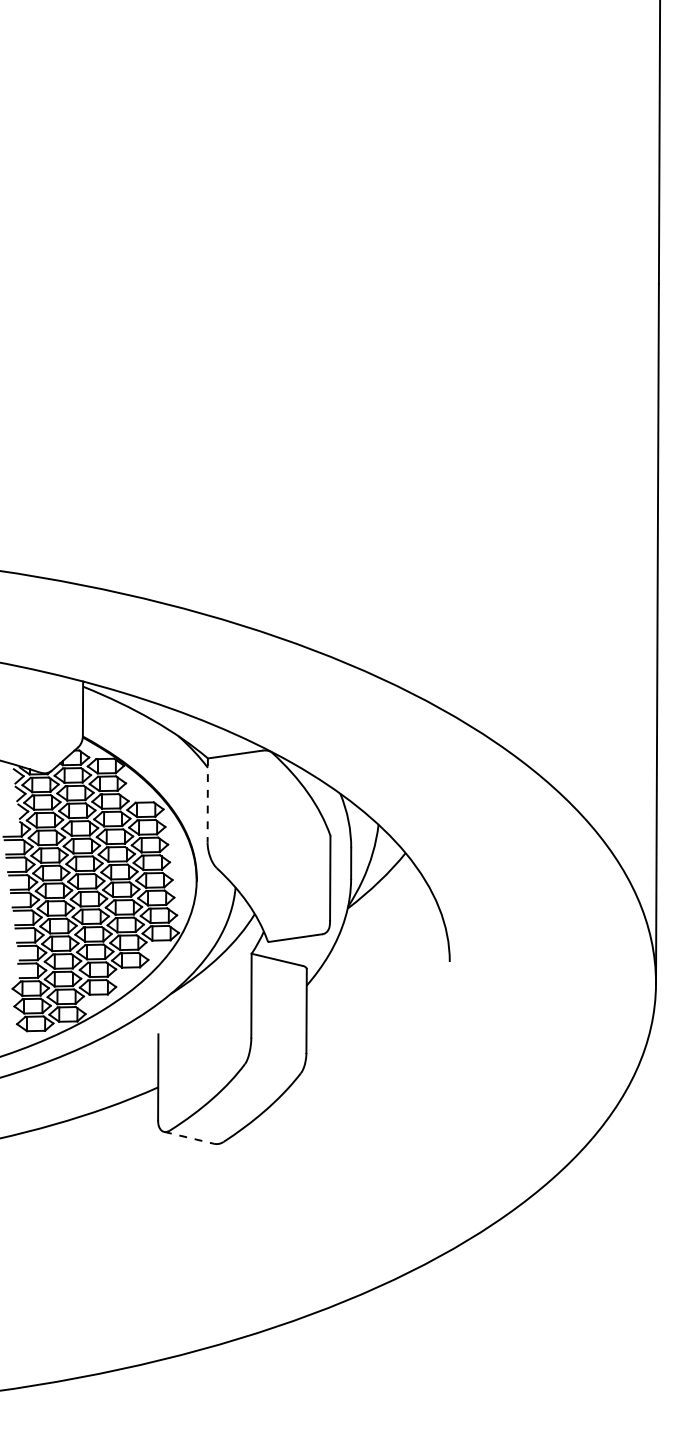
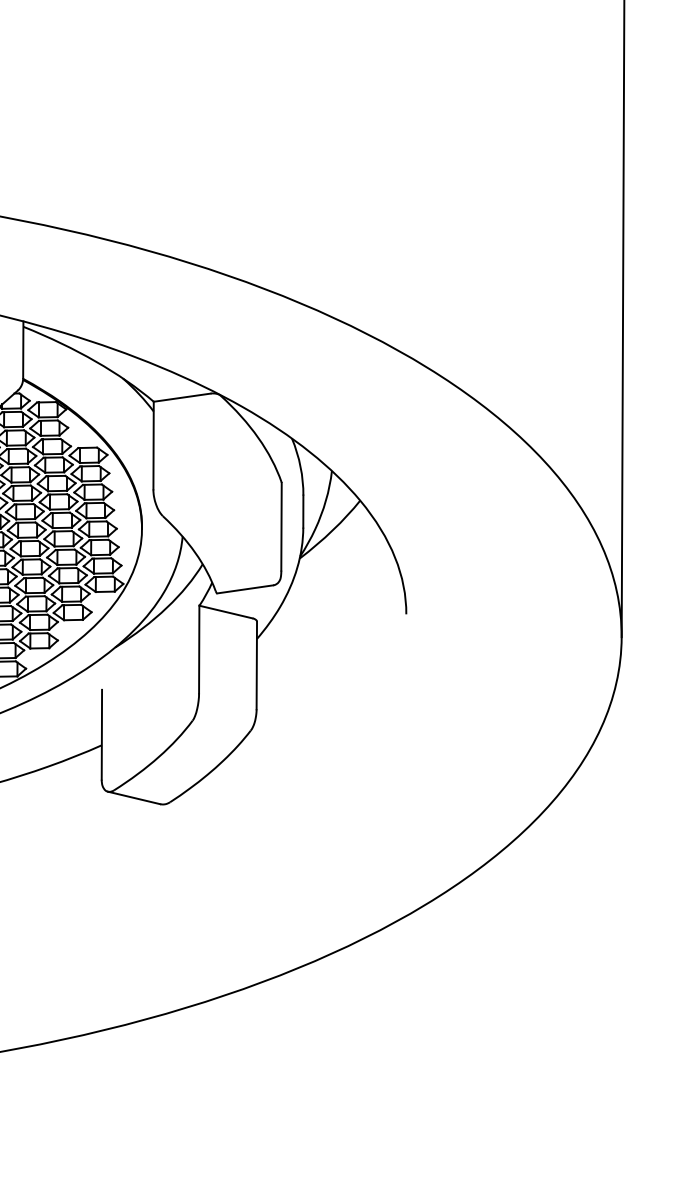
line: (207, 800) -> (153, 445), dashed -> solid
line: (189, 1137) -> (134, 797), dashed -> solid

